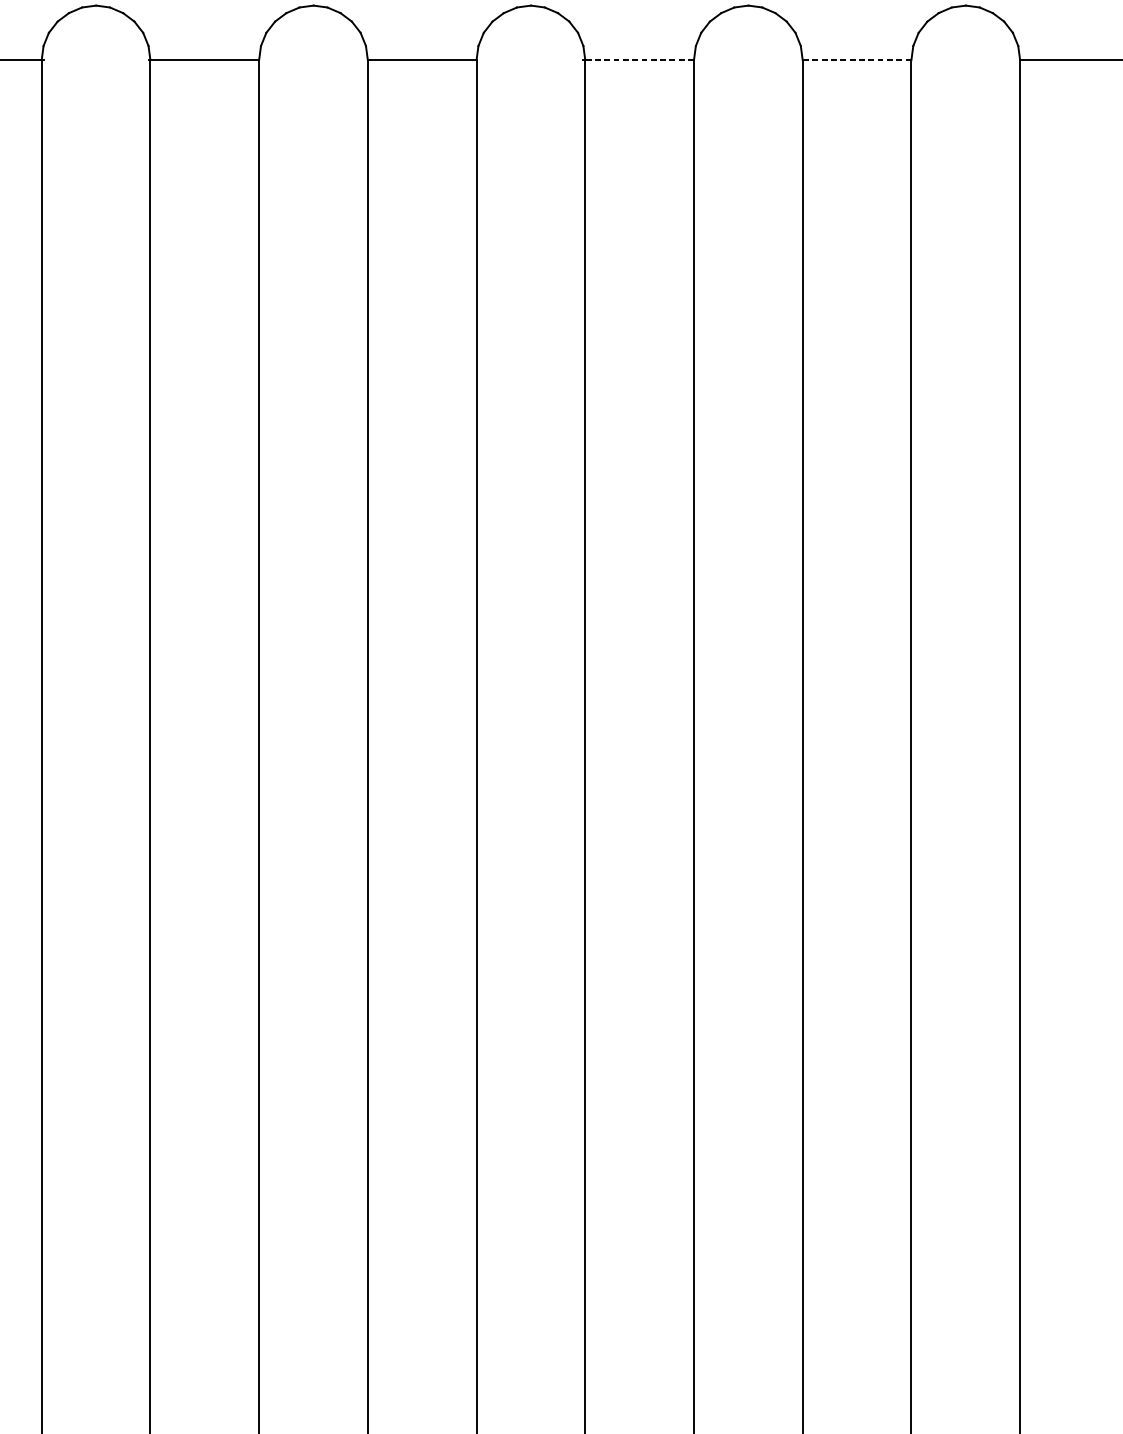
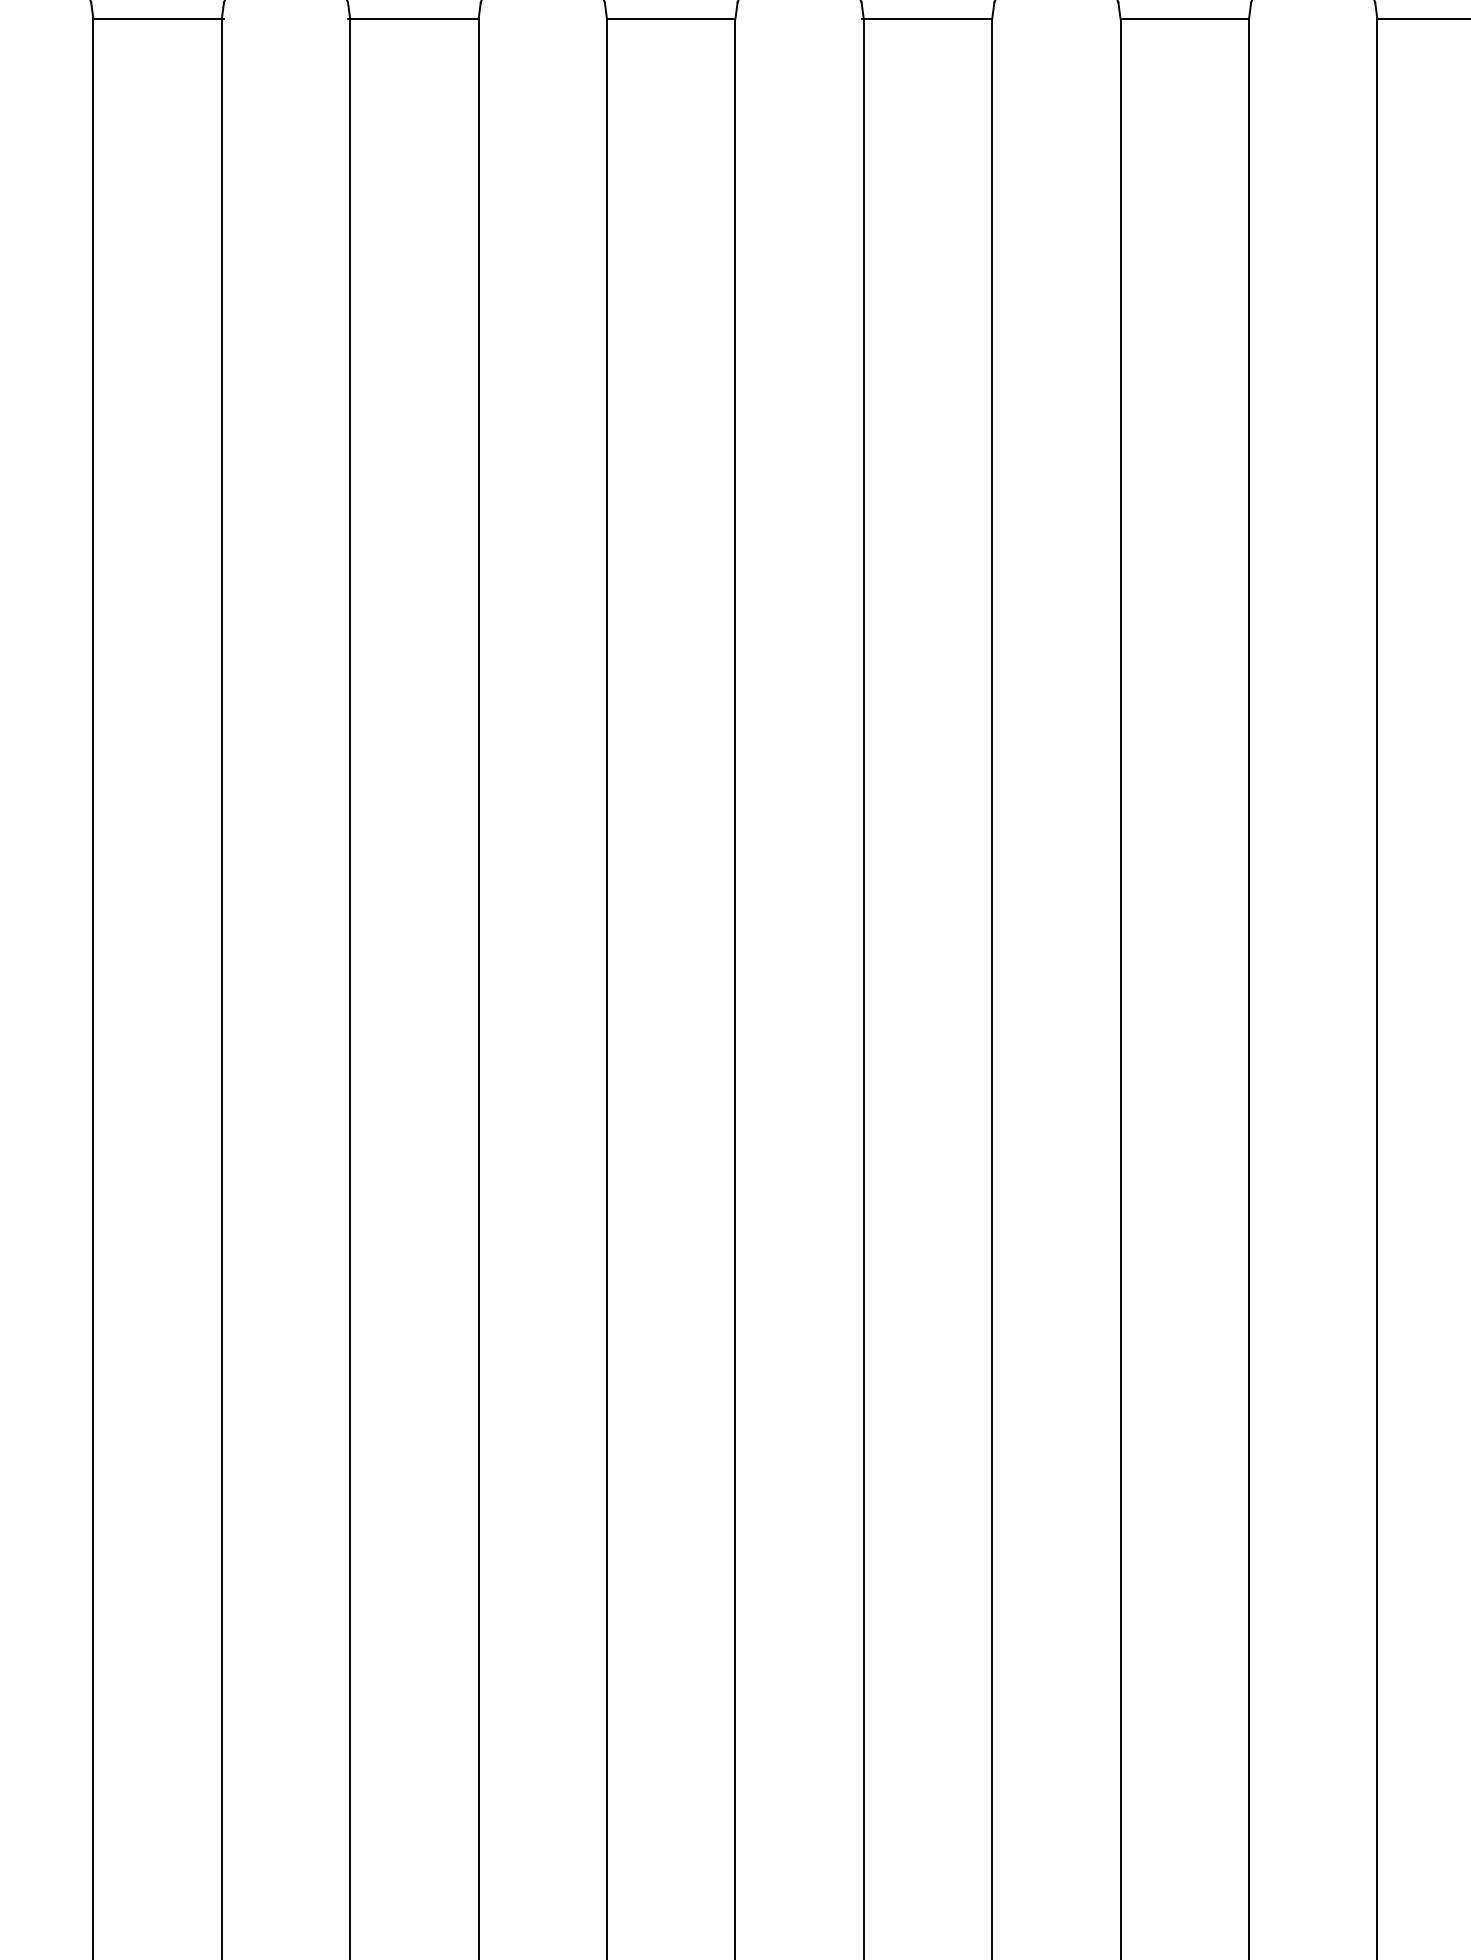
line: (639, 60) -> (927, 19), dashed -> solid
line: (856, 60) -> (1184, 19), dashed -> solid

